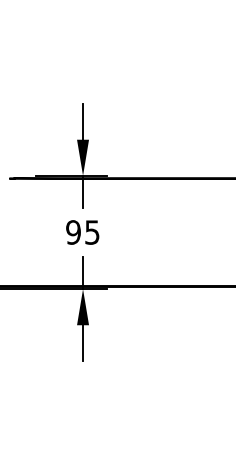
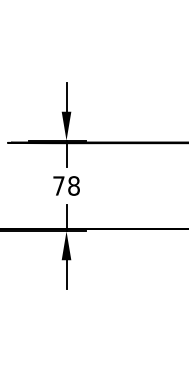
text: (82, 232) -> (66, 186), 95 -> 78

